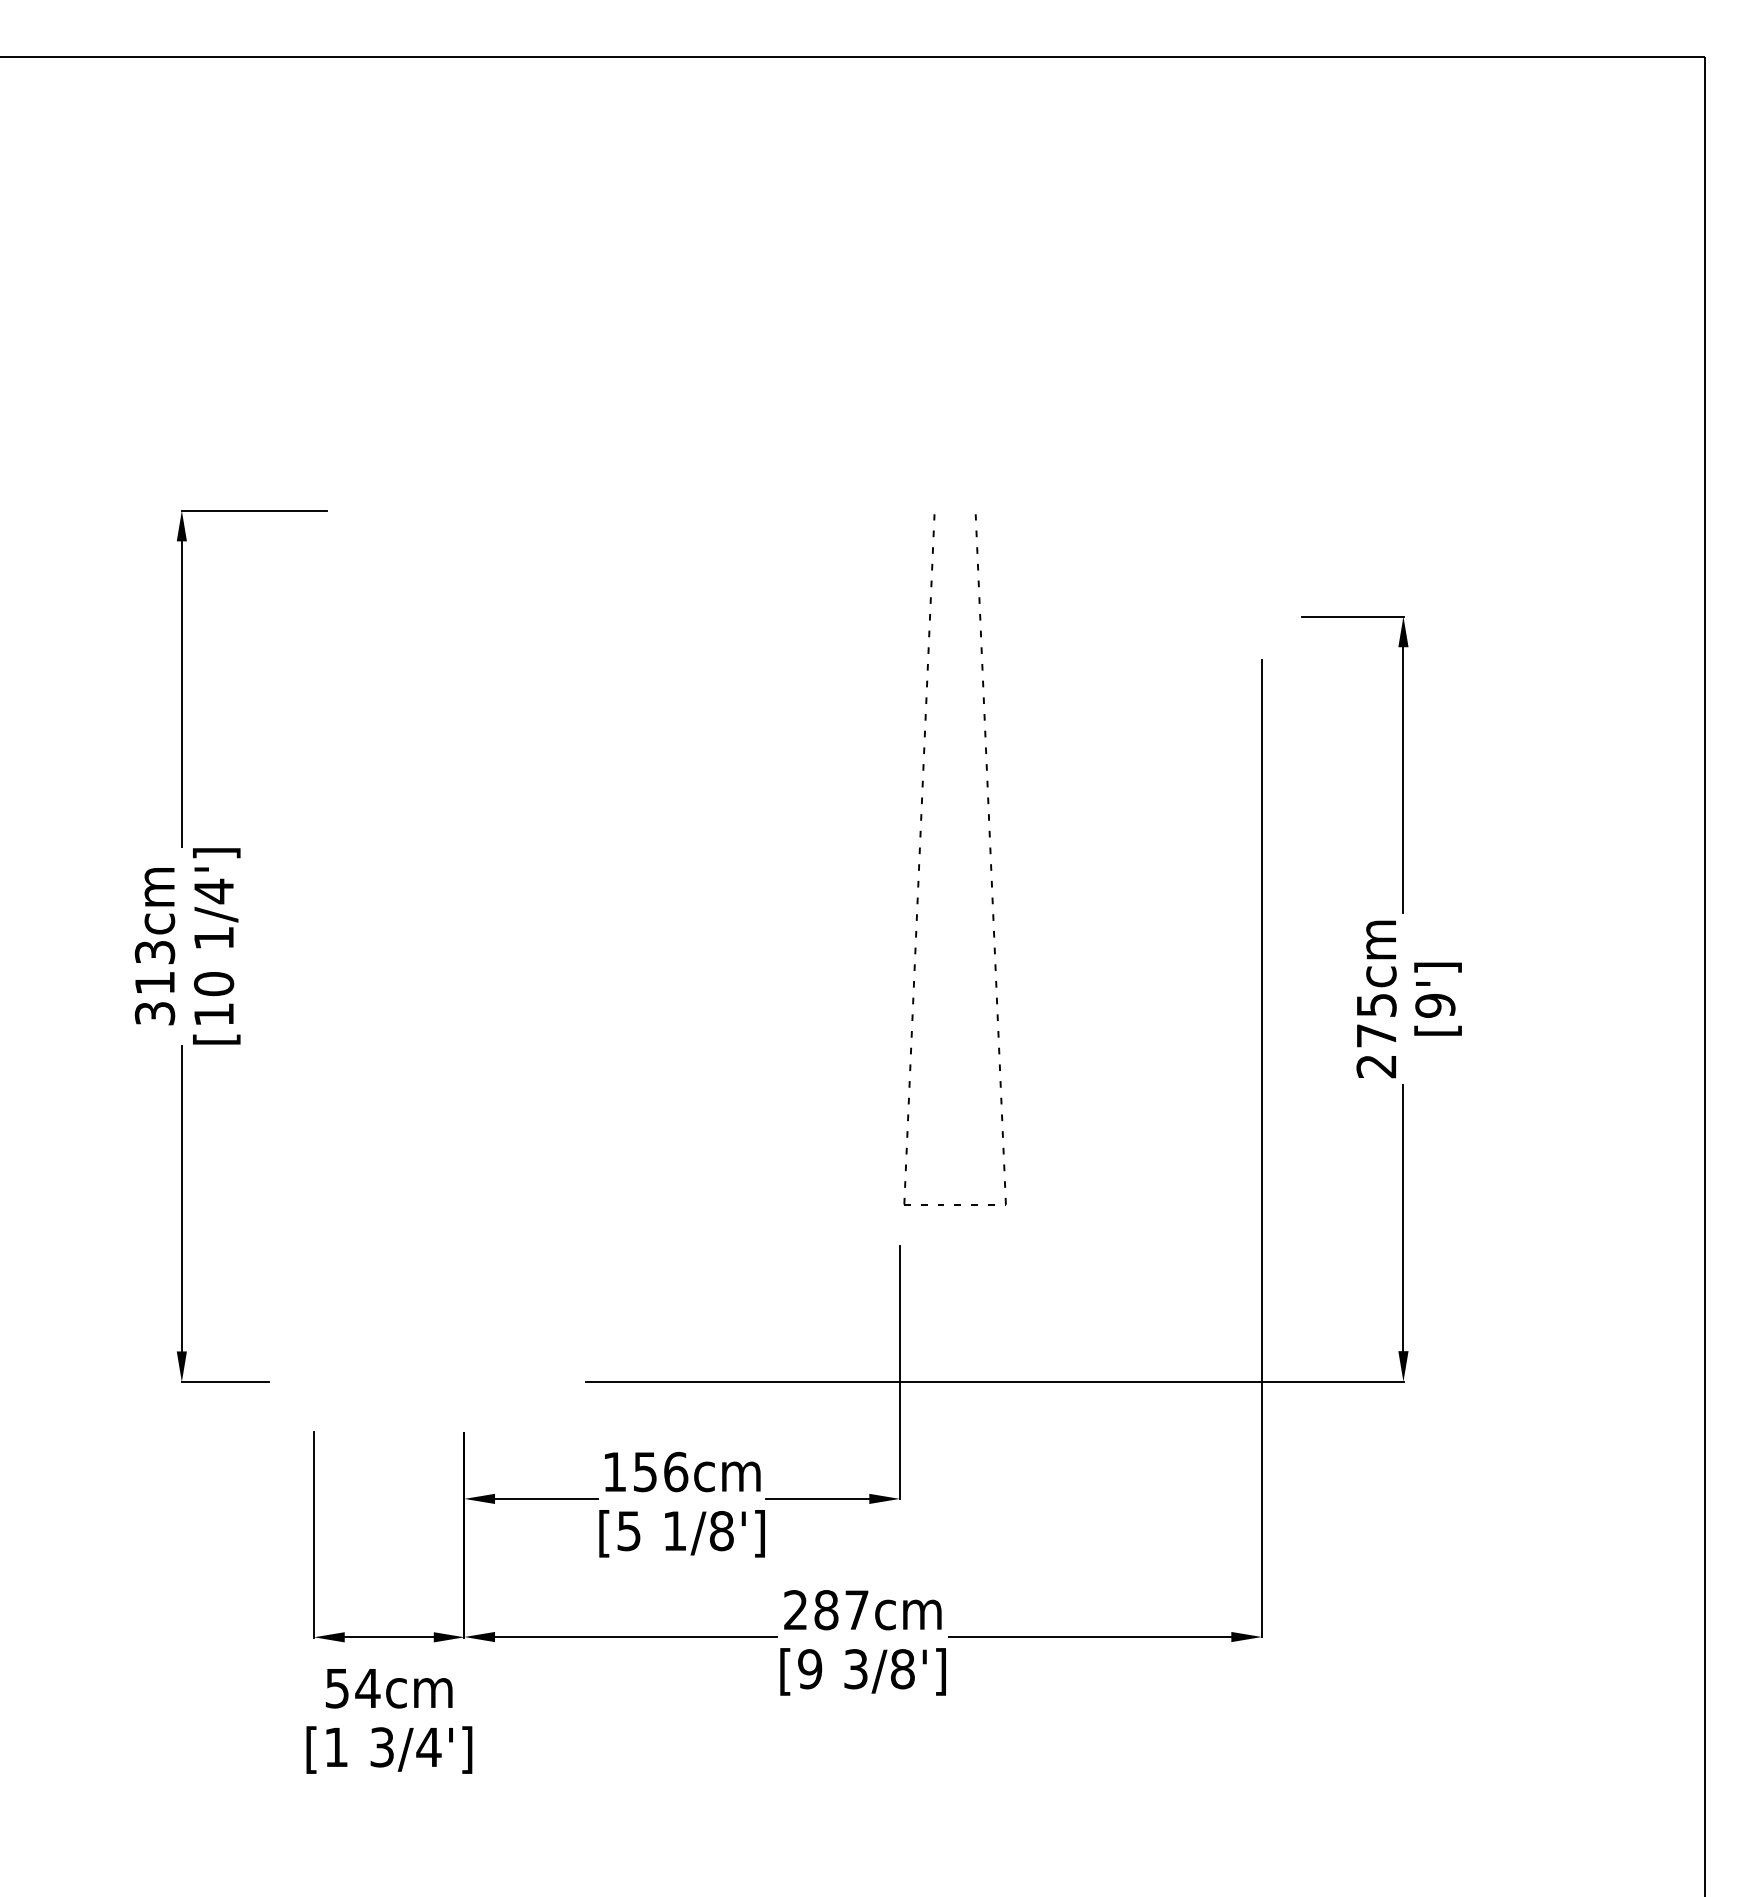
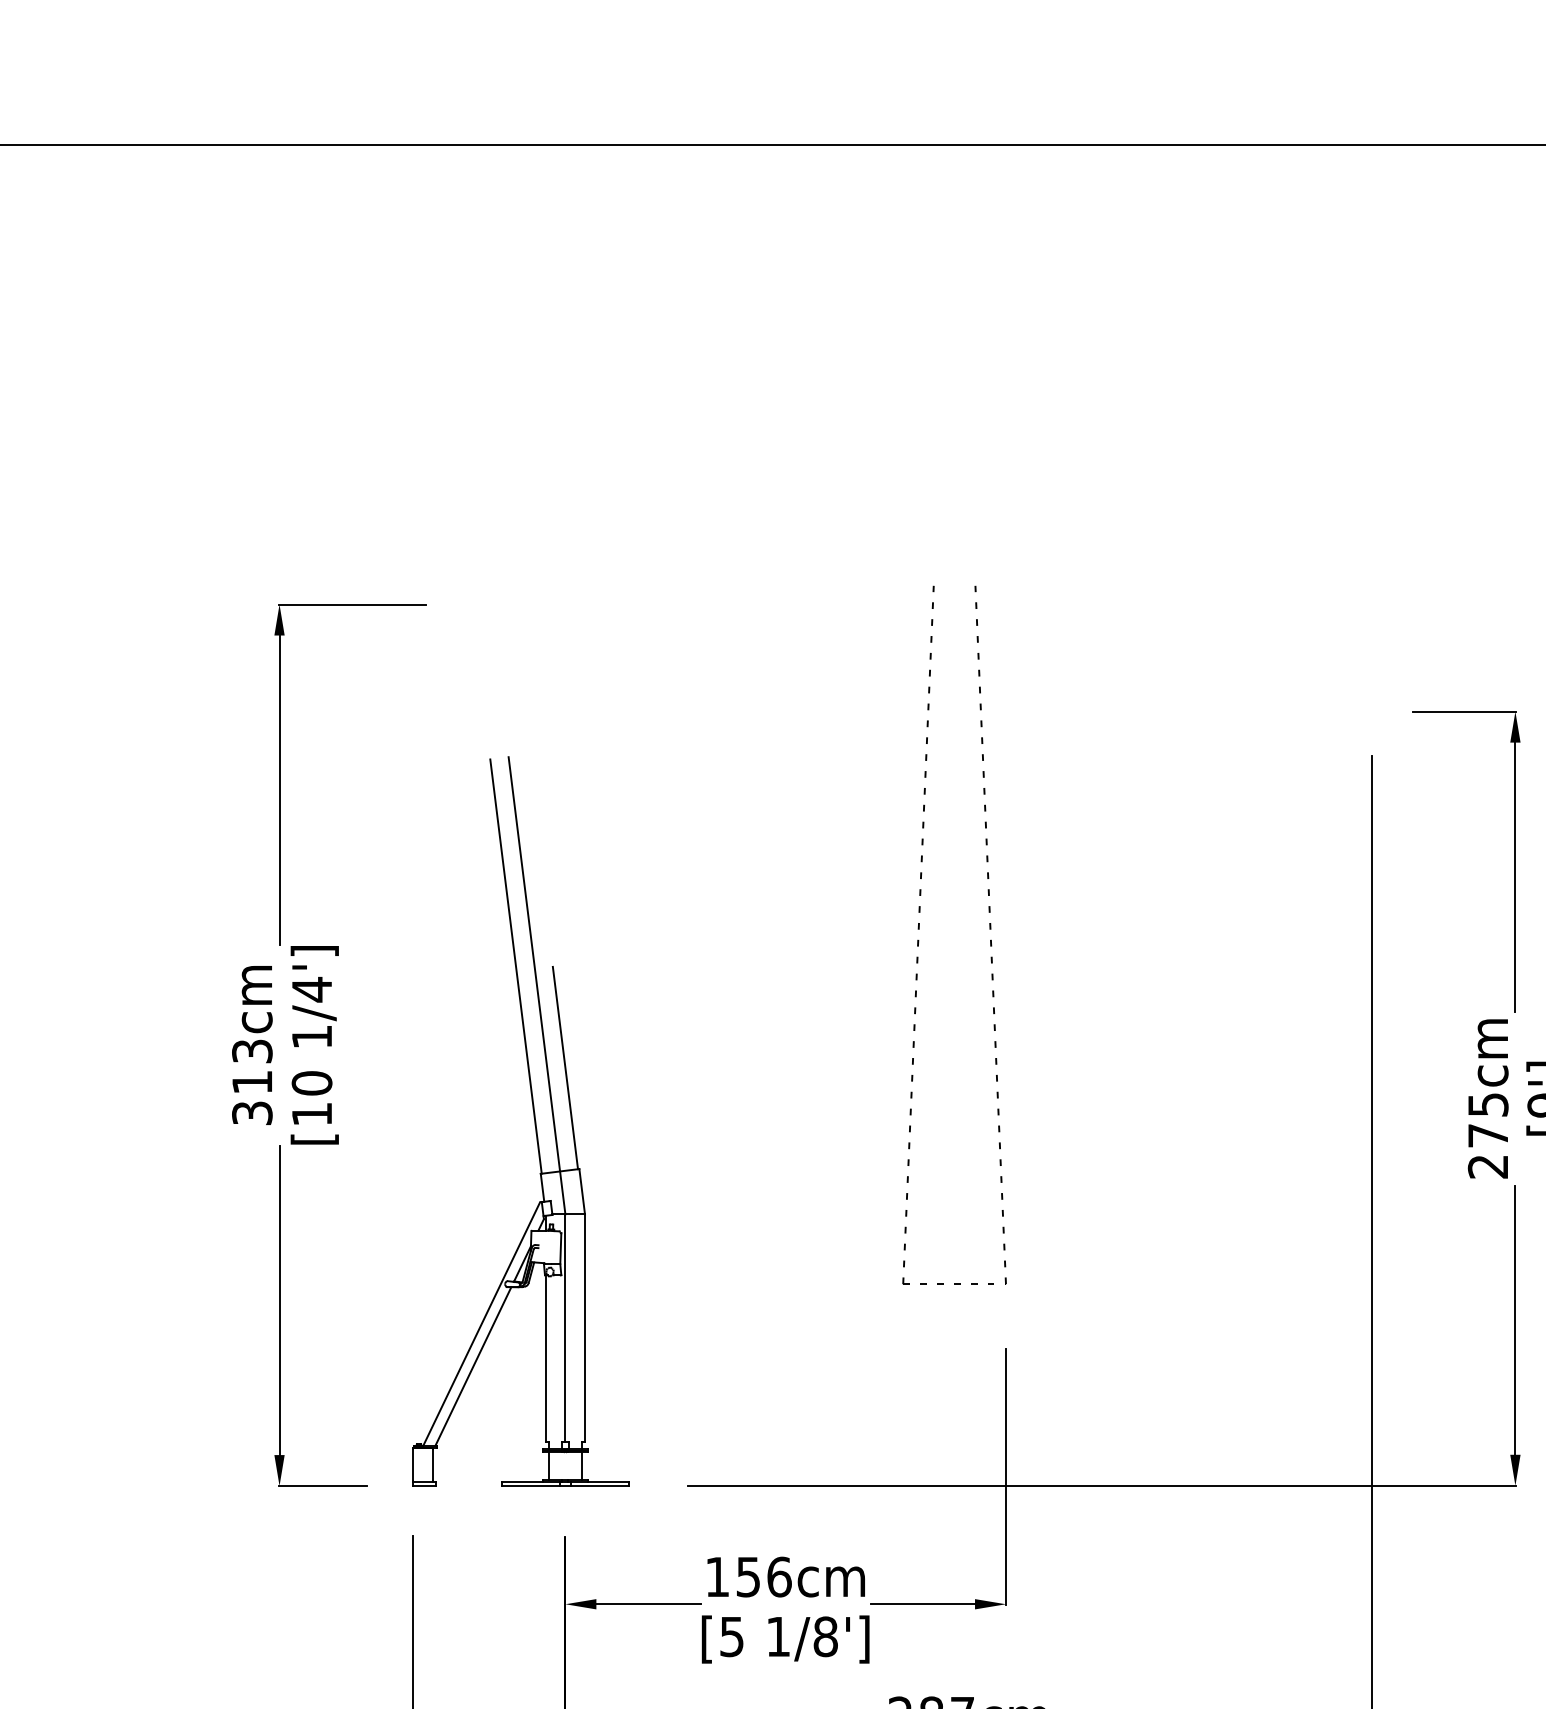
part: (920, 854) -> (919, 930), moved
part: (433, 1021) -> (534, 1121), added

